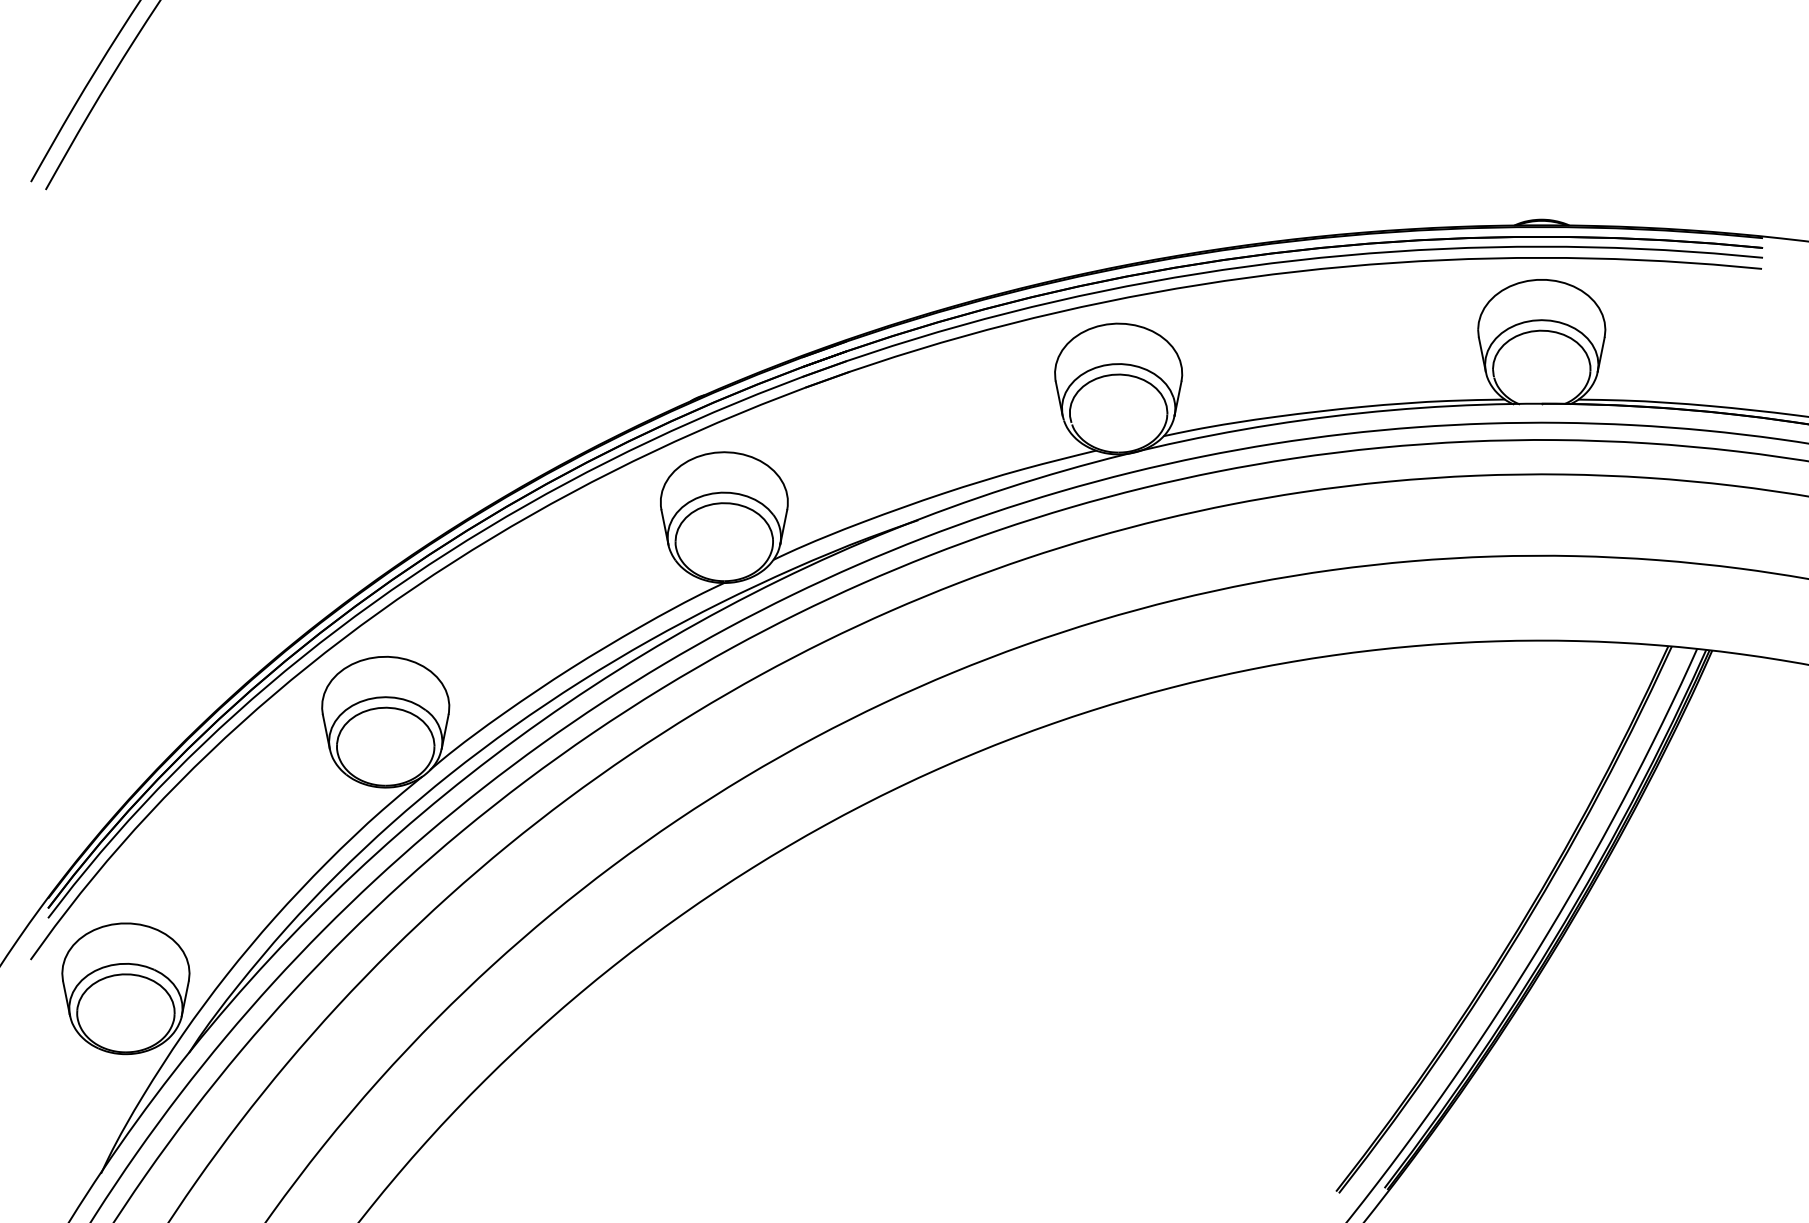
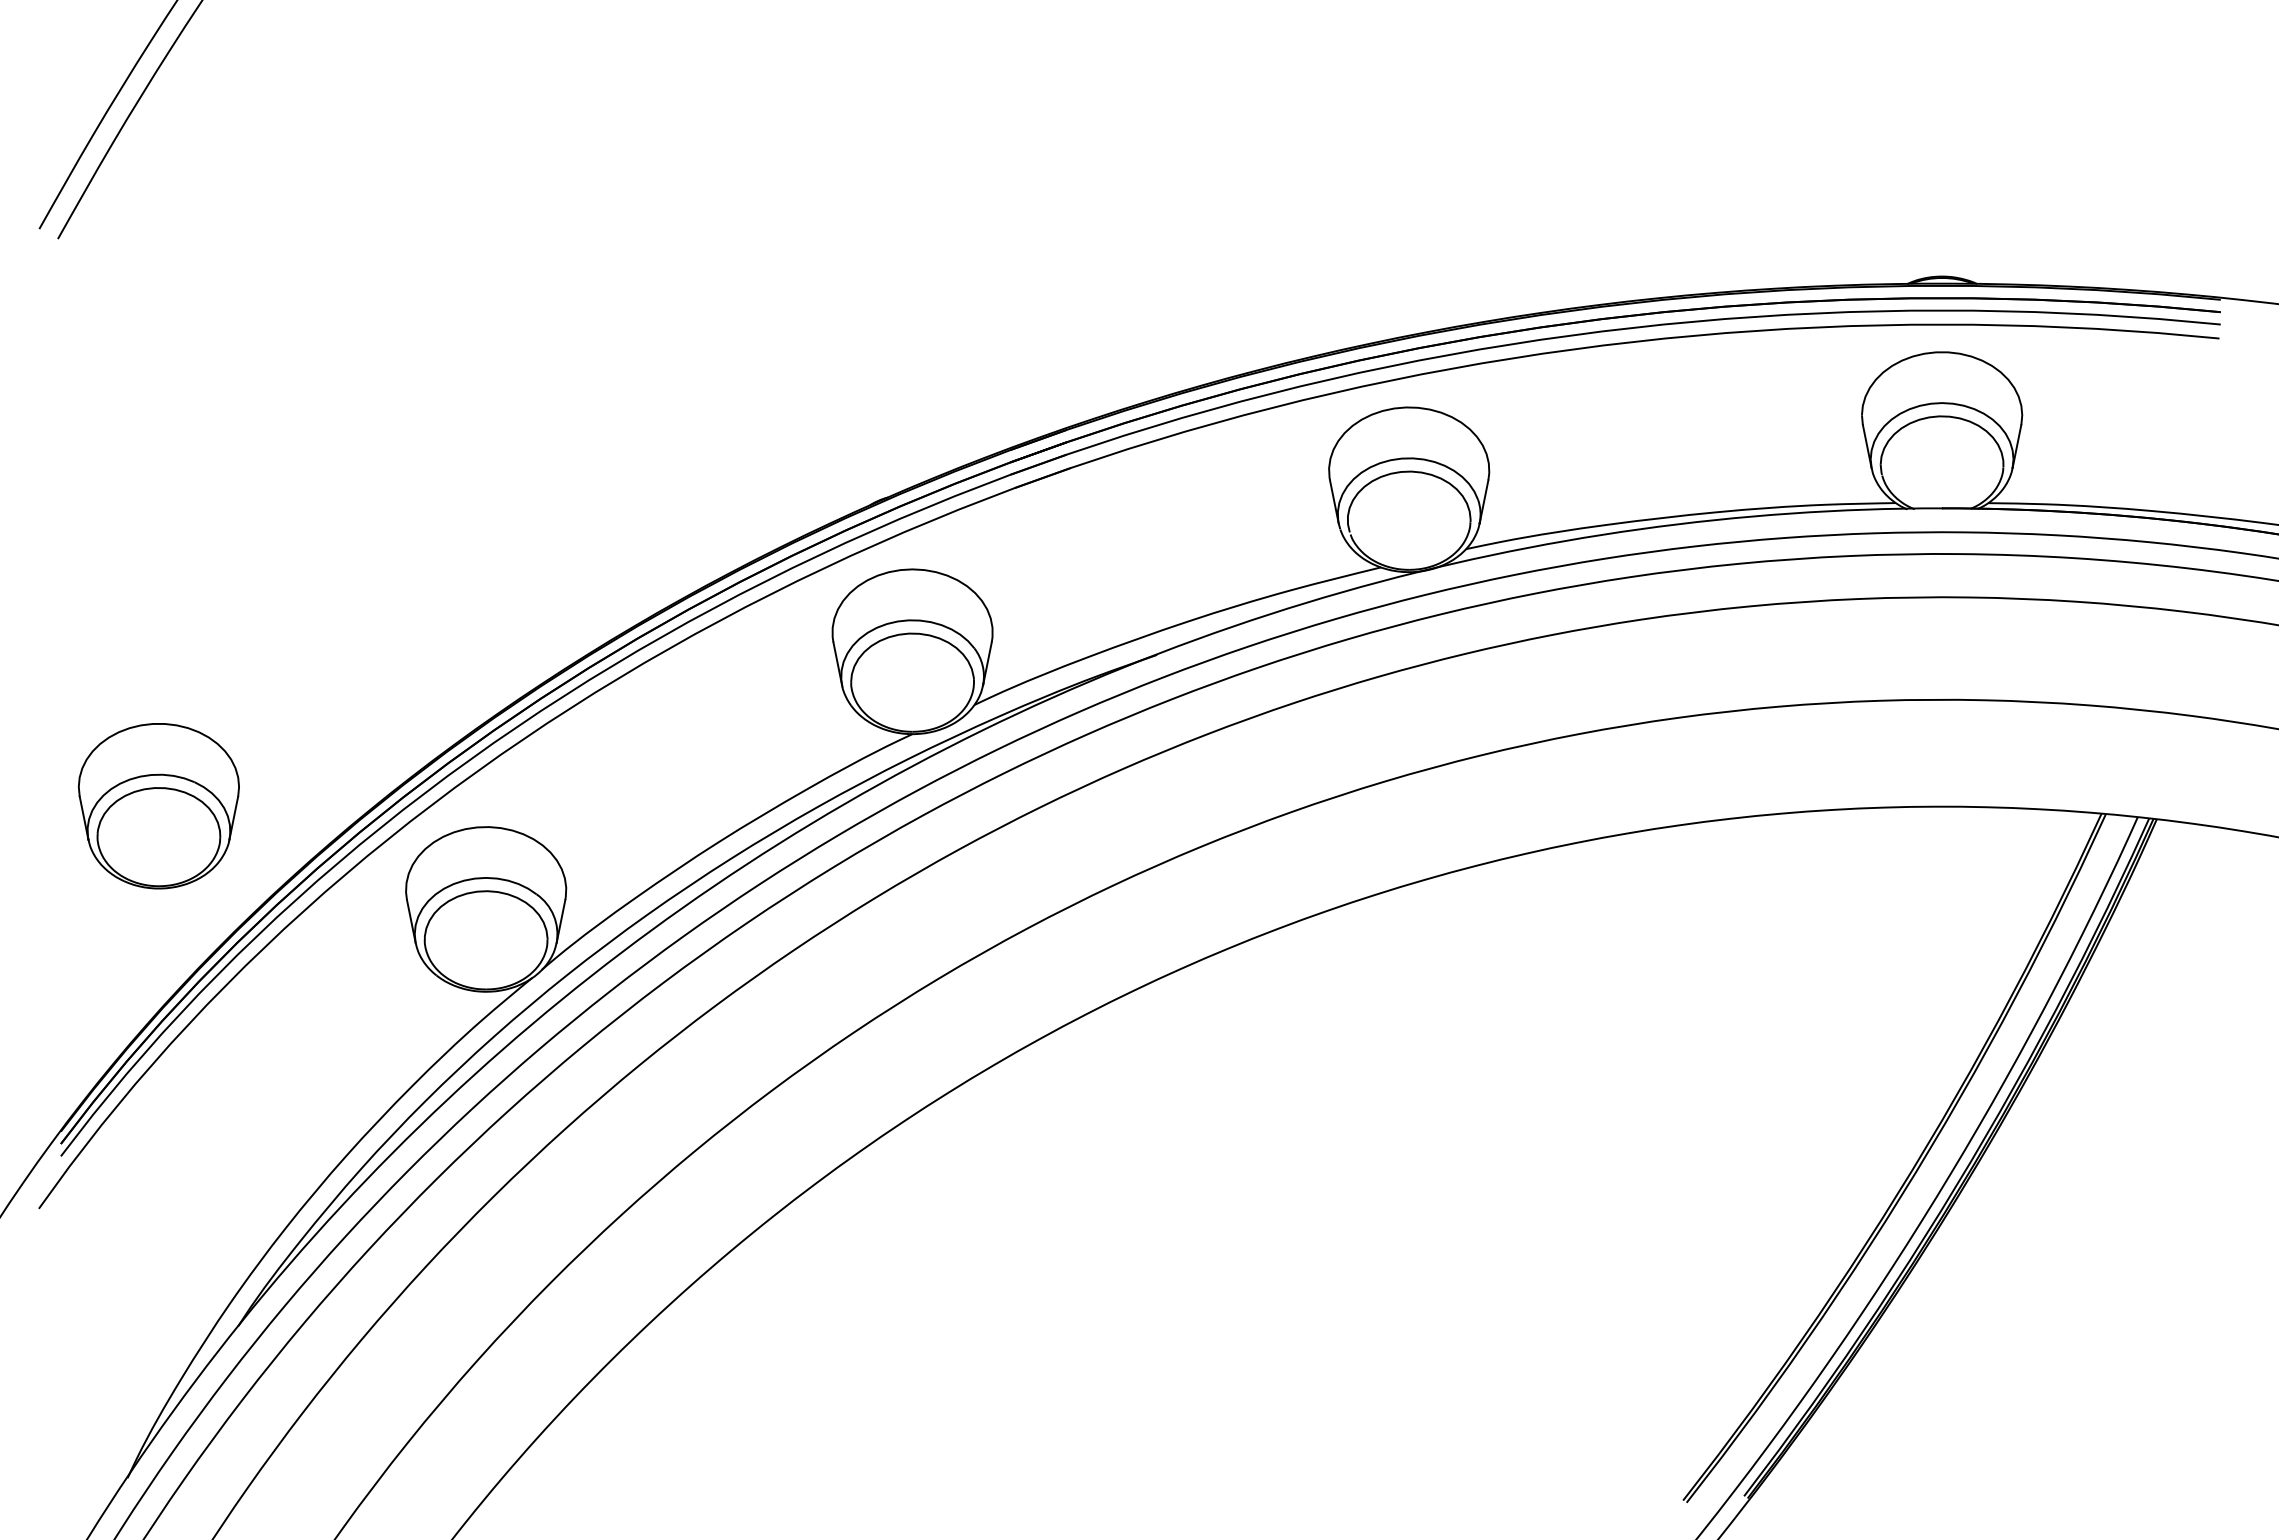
part: (125, 989) -> (158, 806), moved

